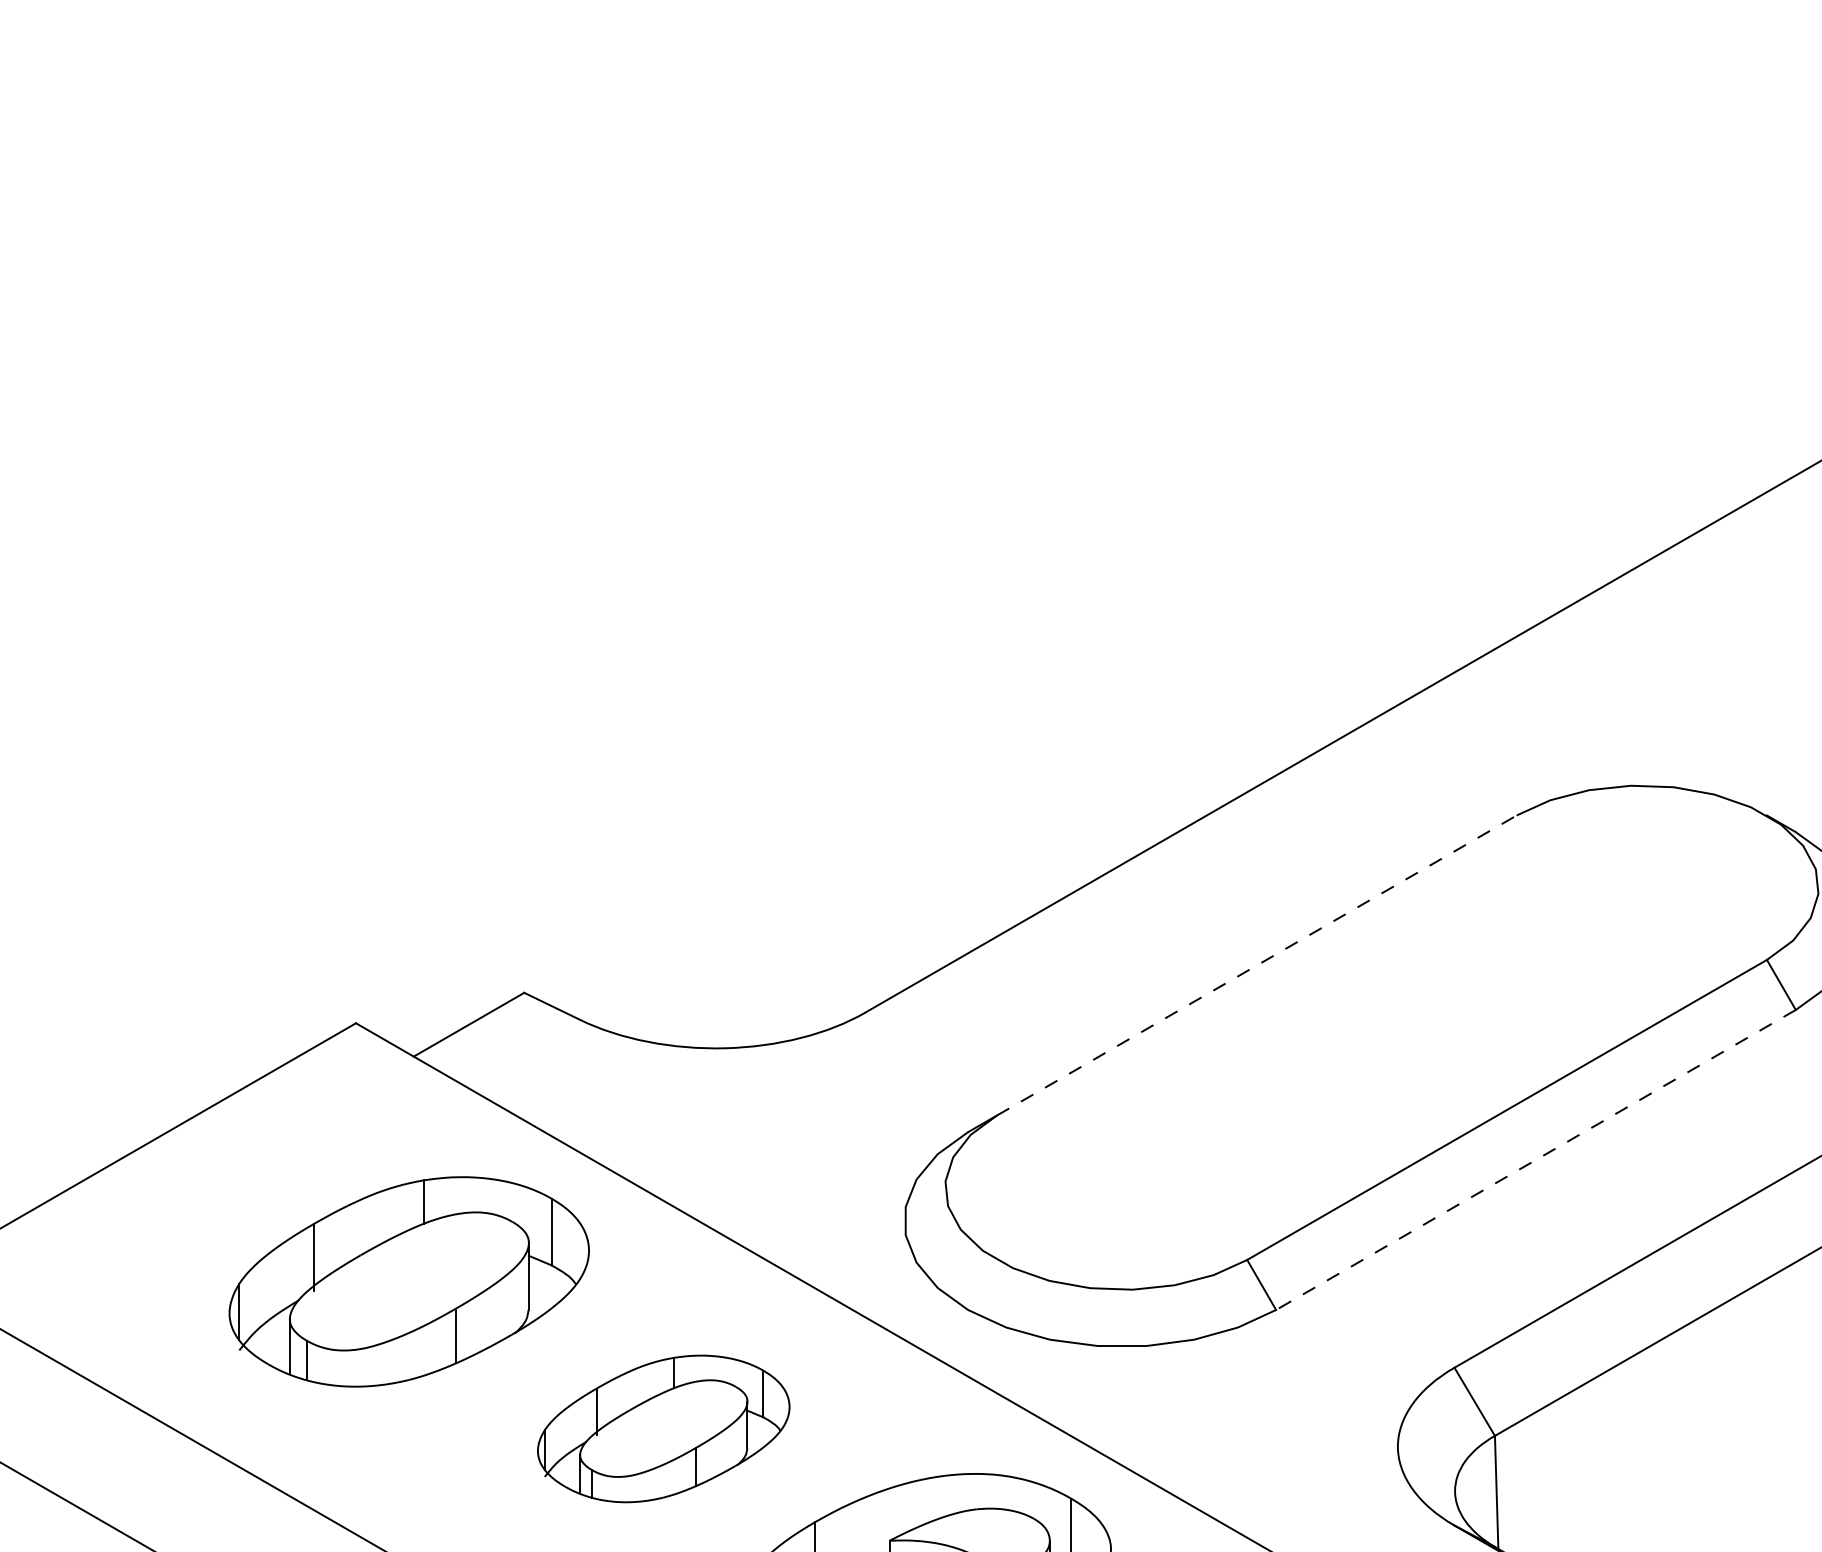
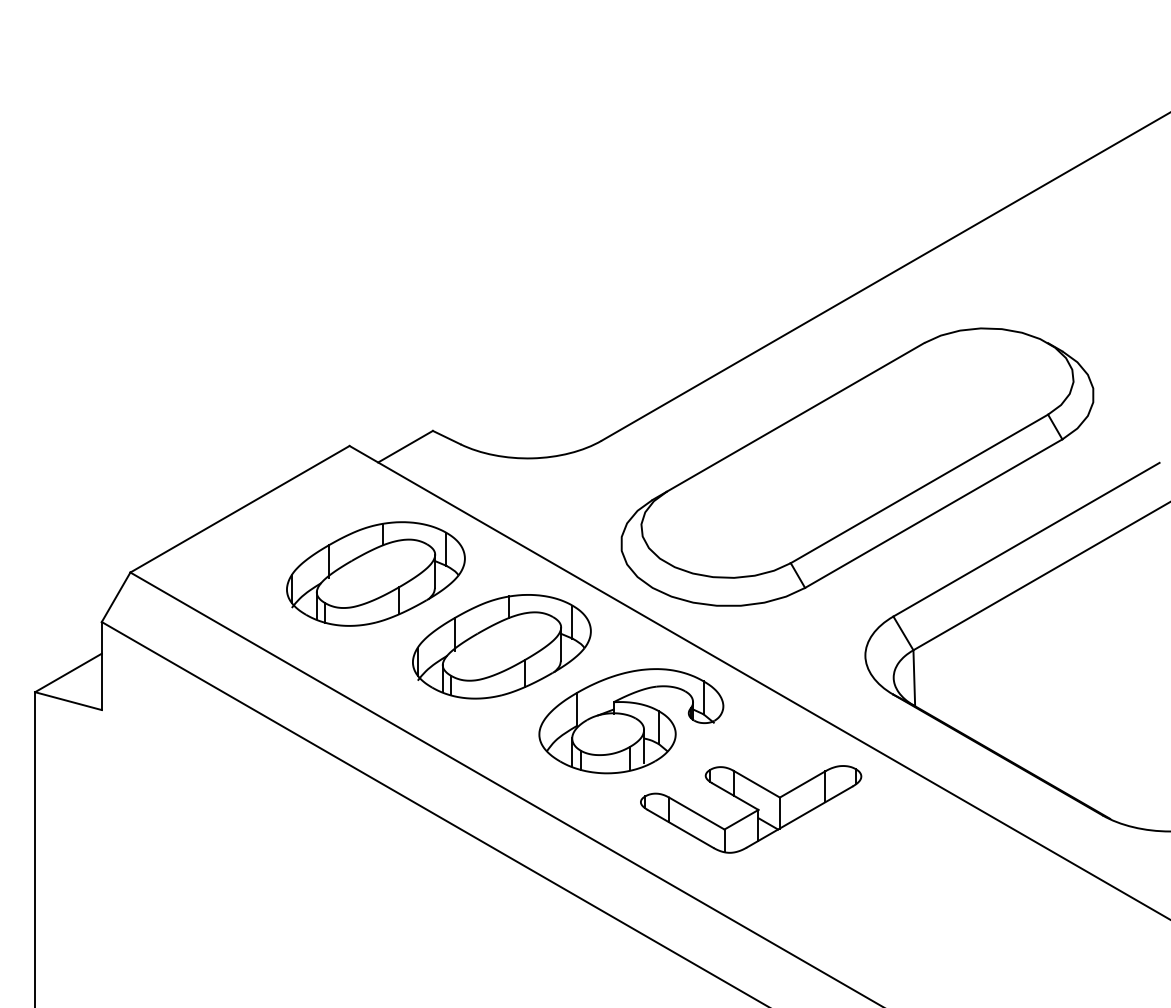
line: (1256, 965) -> (795, 417), dashed -> solid
line: (1535, 1159) -> (933, 513), dashed -> solid
part: (662, 1428) -> (501, 646), size x1.43

